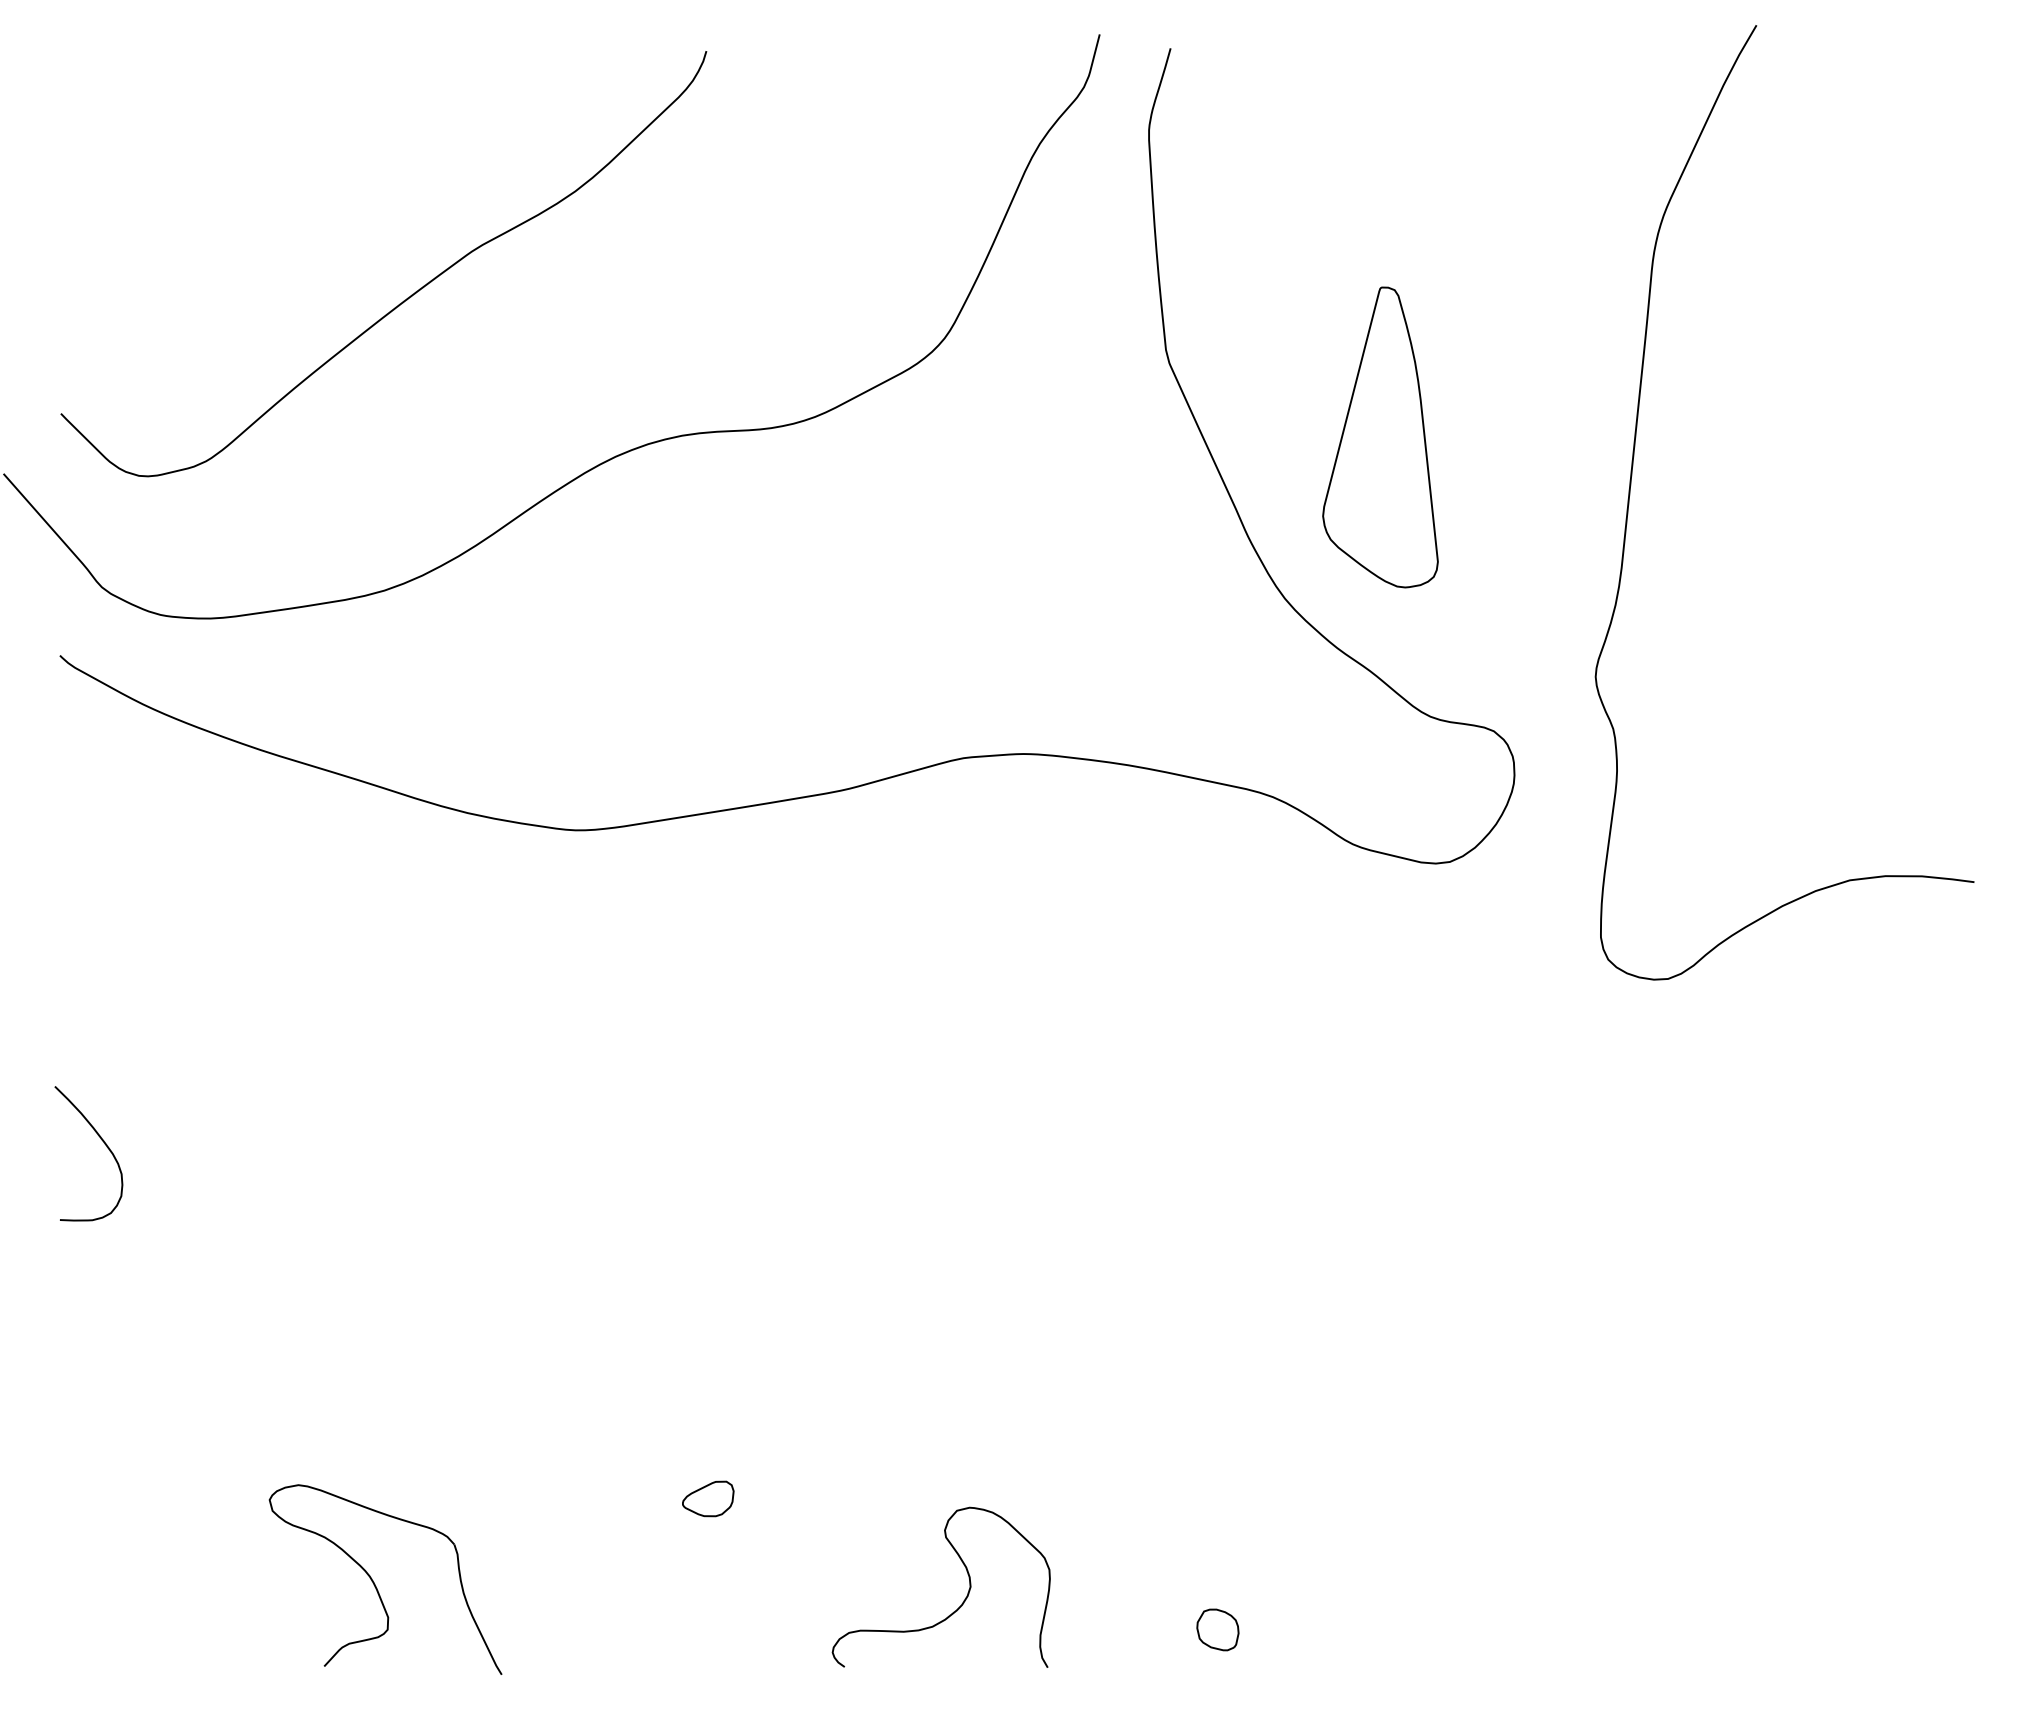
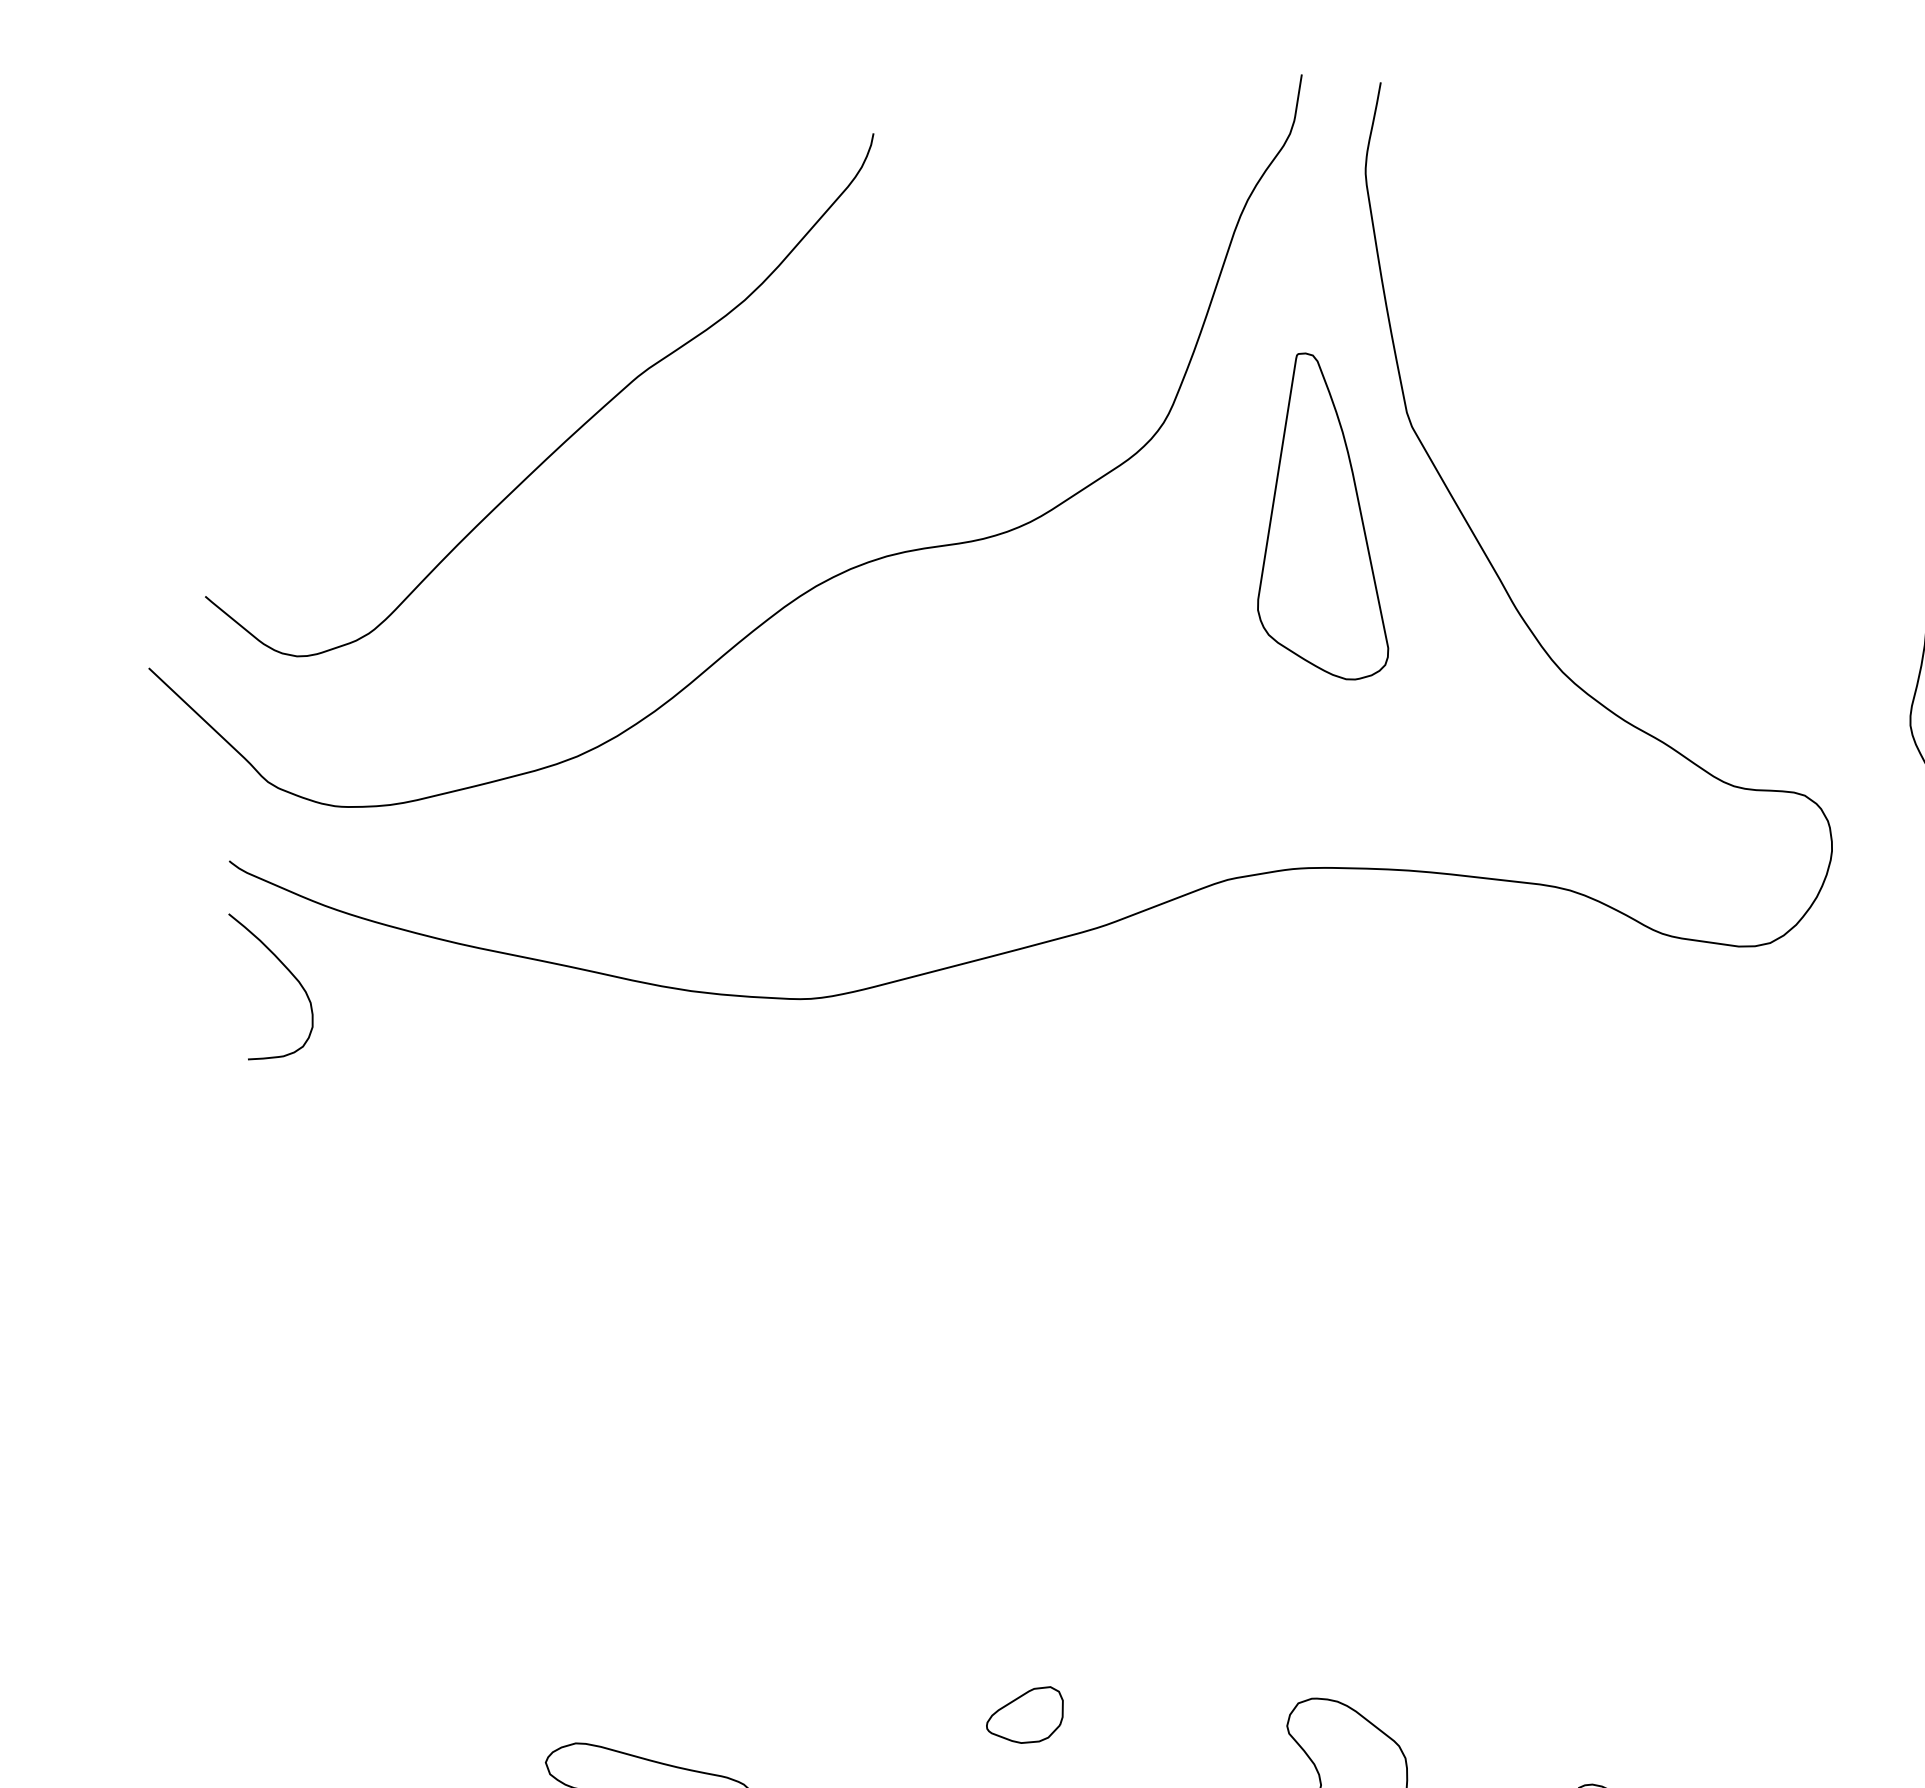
part: (1380, 437) -> (1312, 518), moved
curve: (104, 1144) -> (288, 972), moved
part: (708, 1498) -> (1025, 1715), size x1.4

